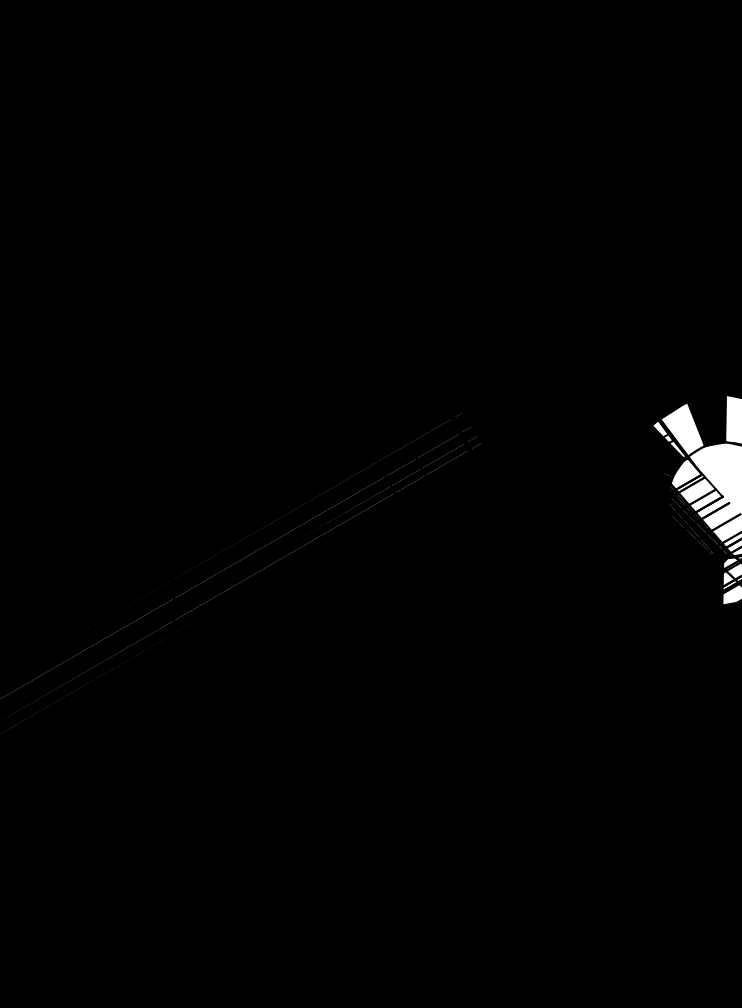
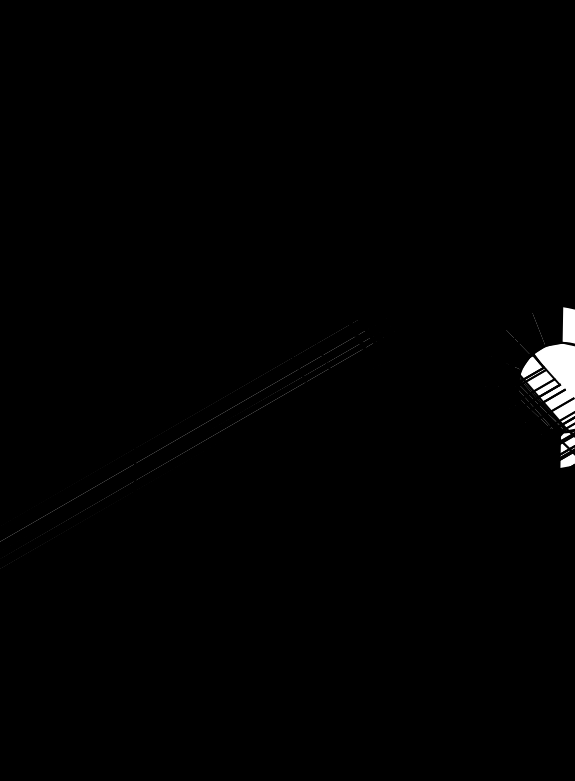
fill: (678, 430) -> (525, 333), added

